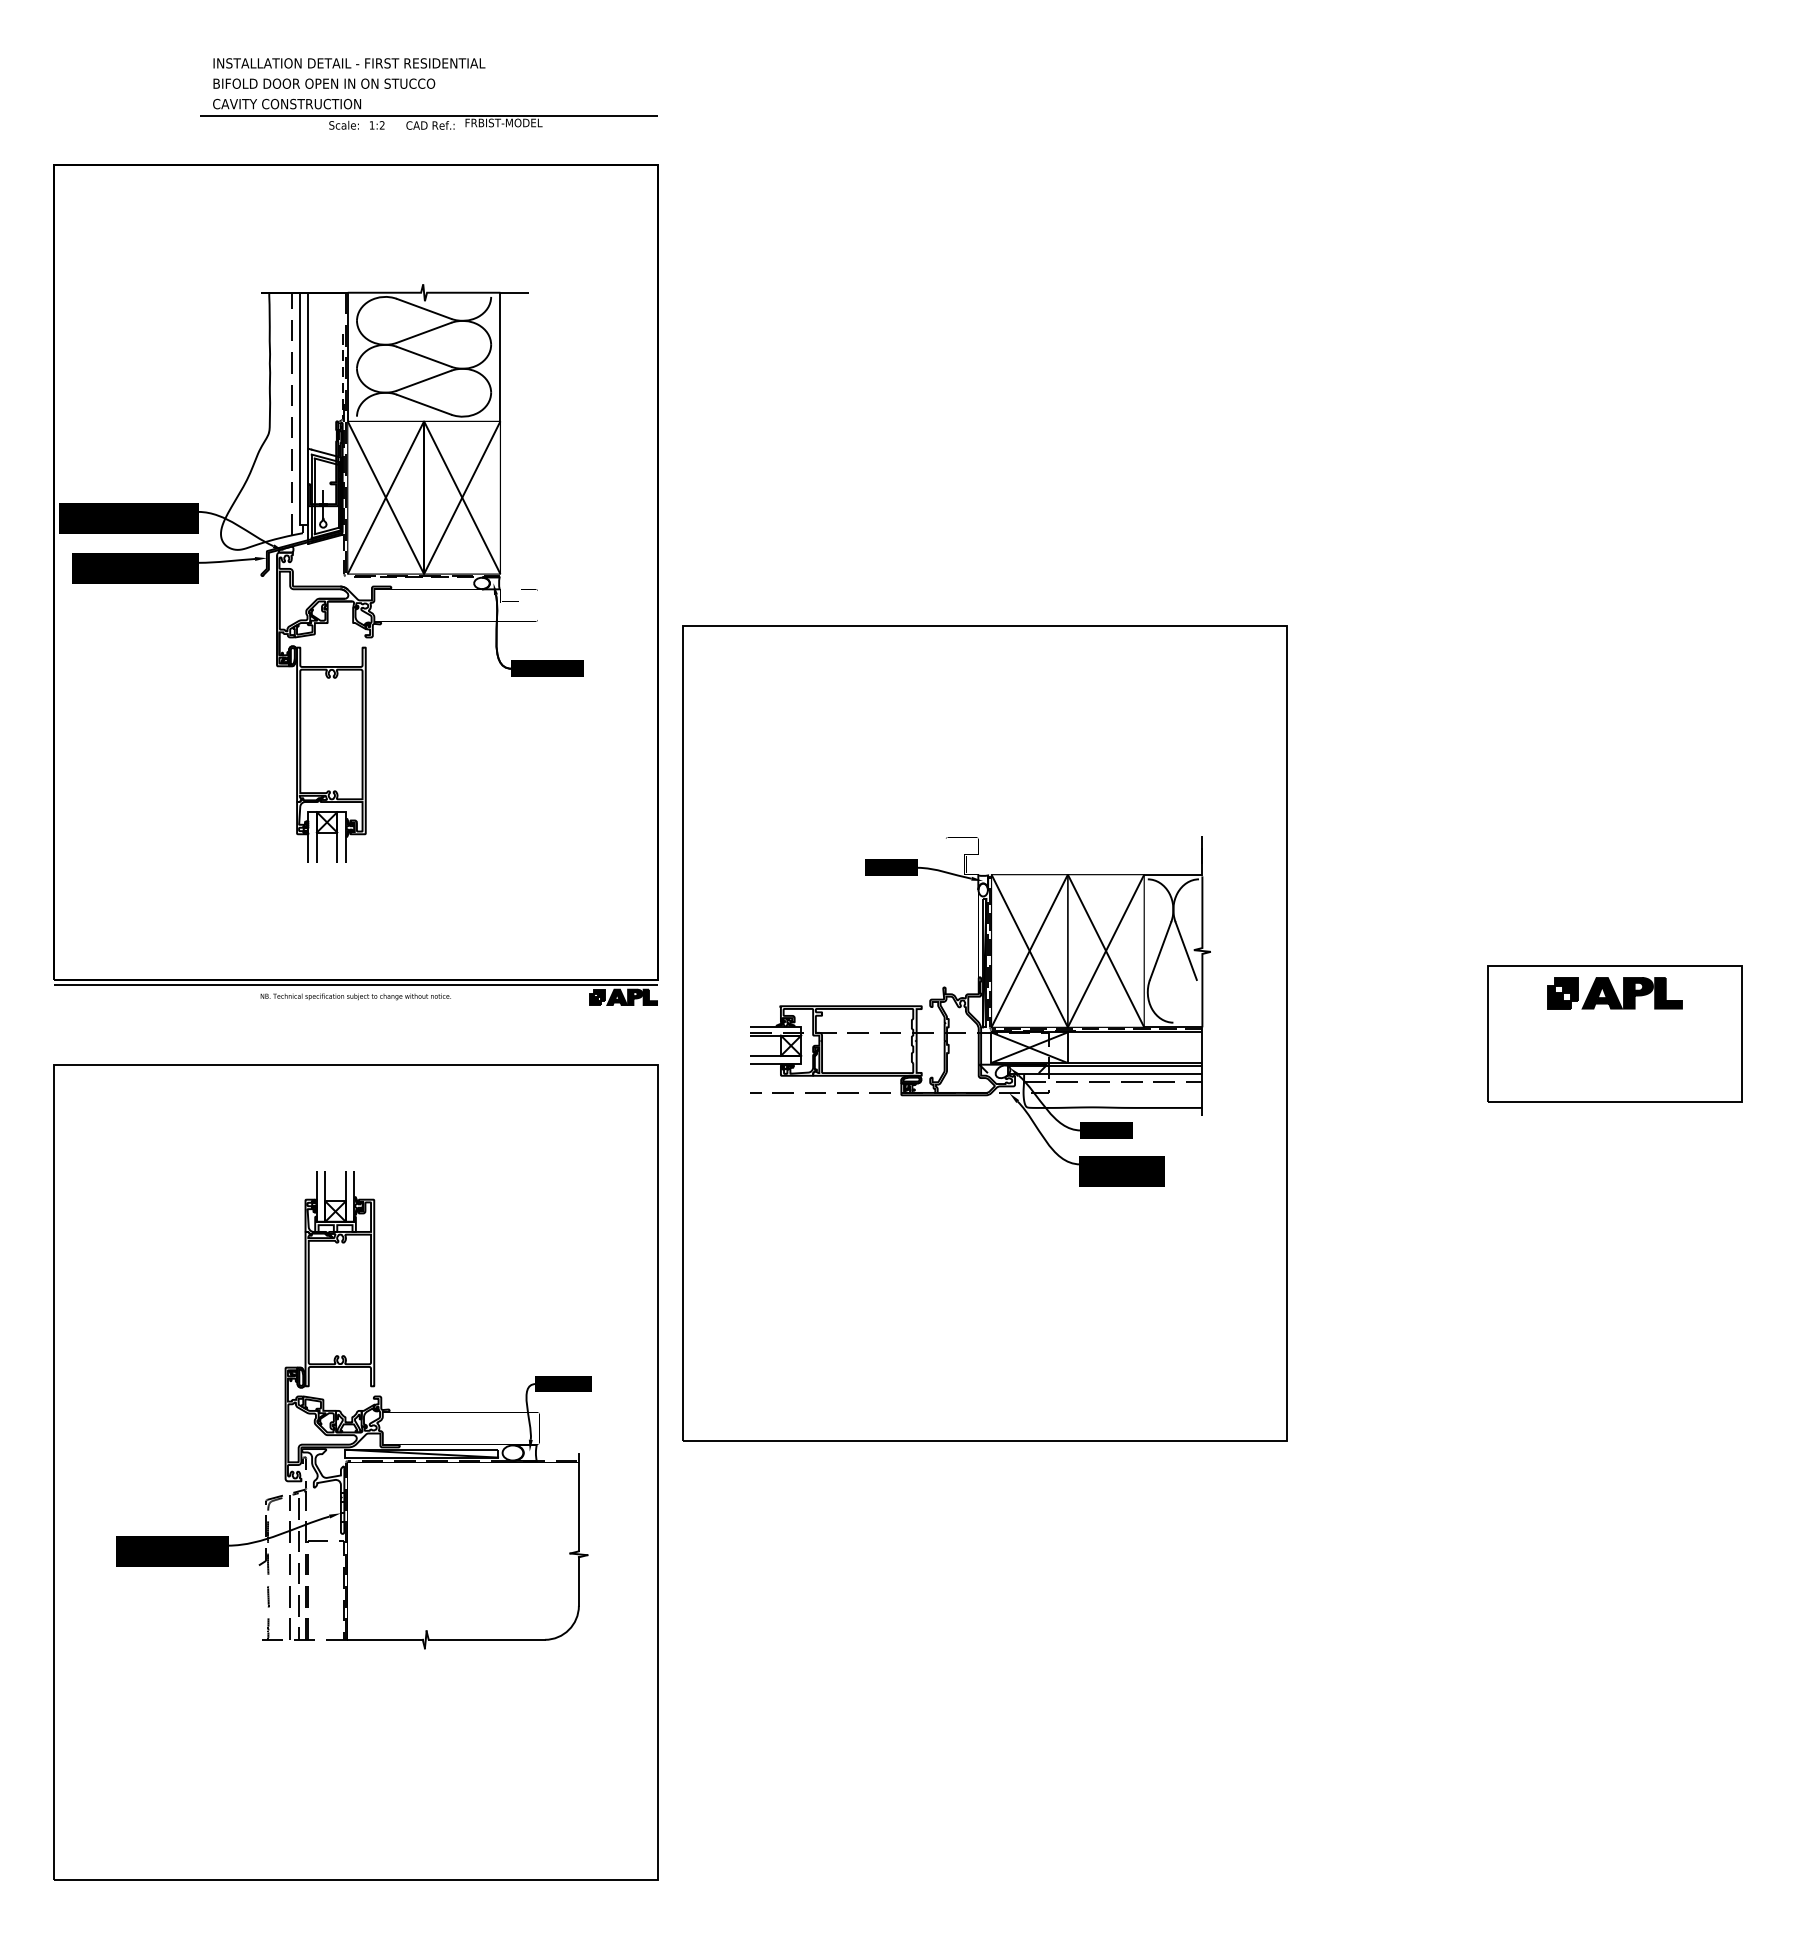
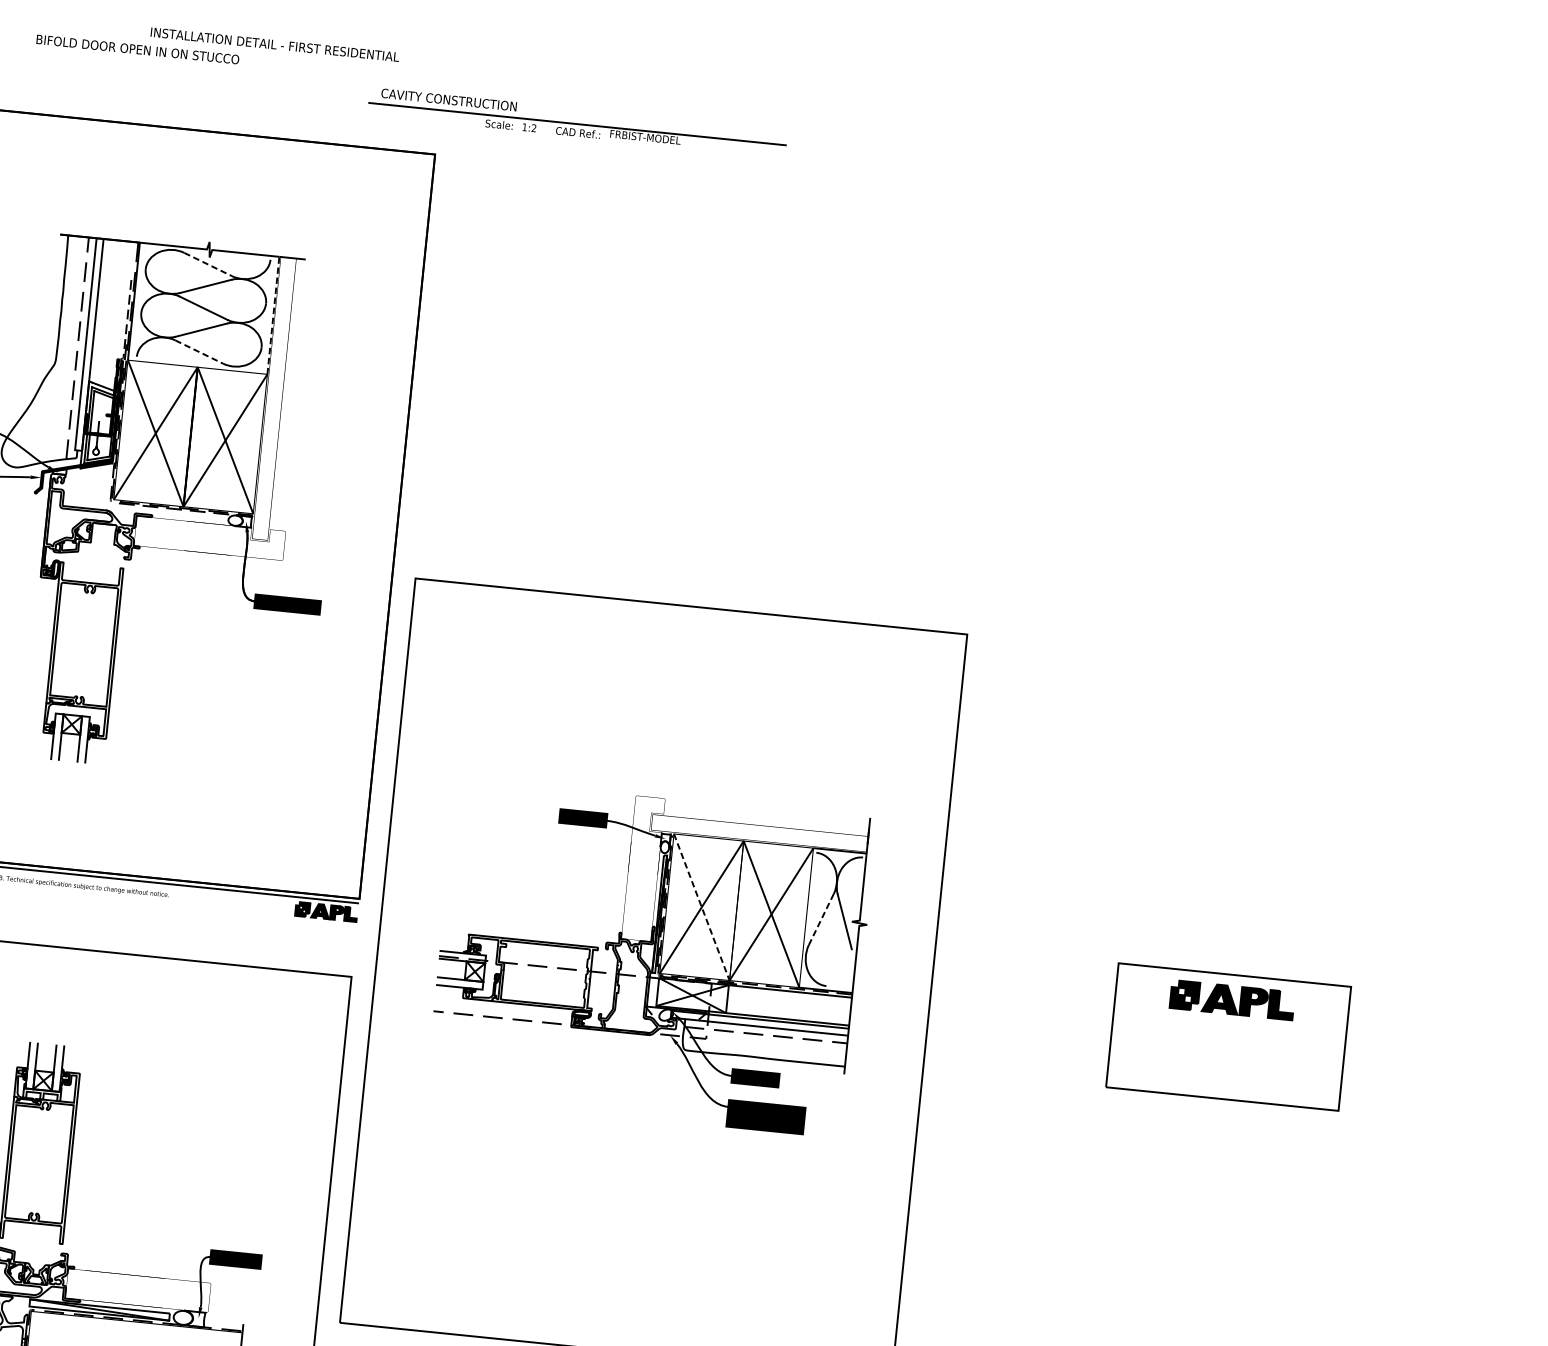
text: (349, 63) -> (275, 44), moved
part: (428, 113) -> (577, 121), moved
line: (424, 308) -> (208, 264), solid -> dashed
line: (500, 356) -> (273, 315), solid -> dashed
line: (424, 404) -> (199, 351), solid -> dashed
line: (1029, 951) -> (701, 907), solid -> dashed
line: (1160, 951) -> (821, 919), solid -> dashed

